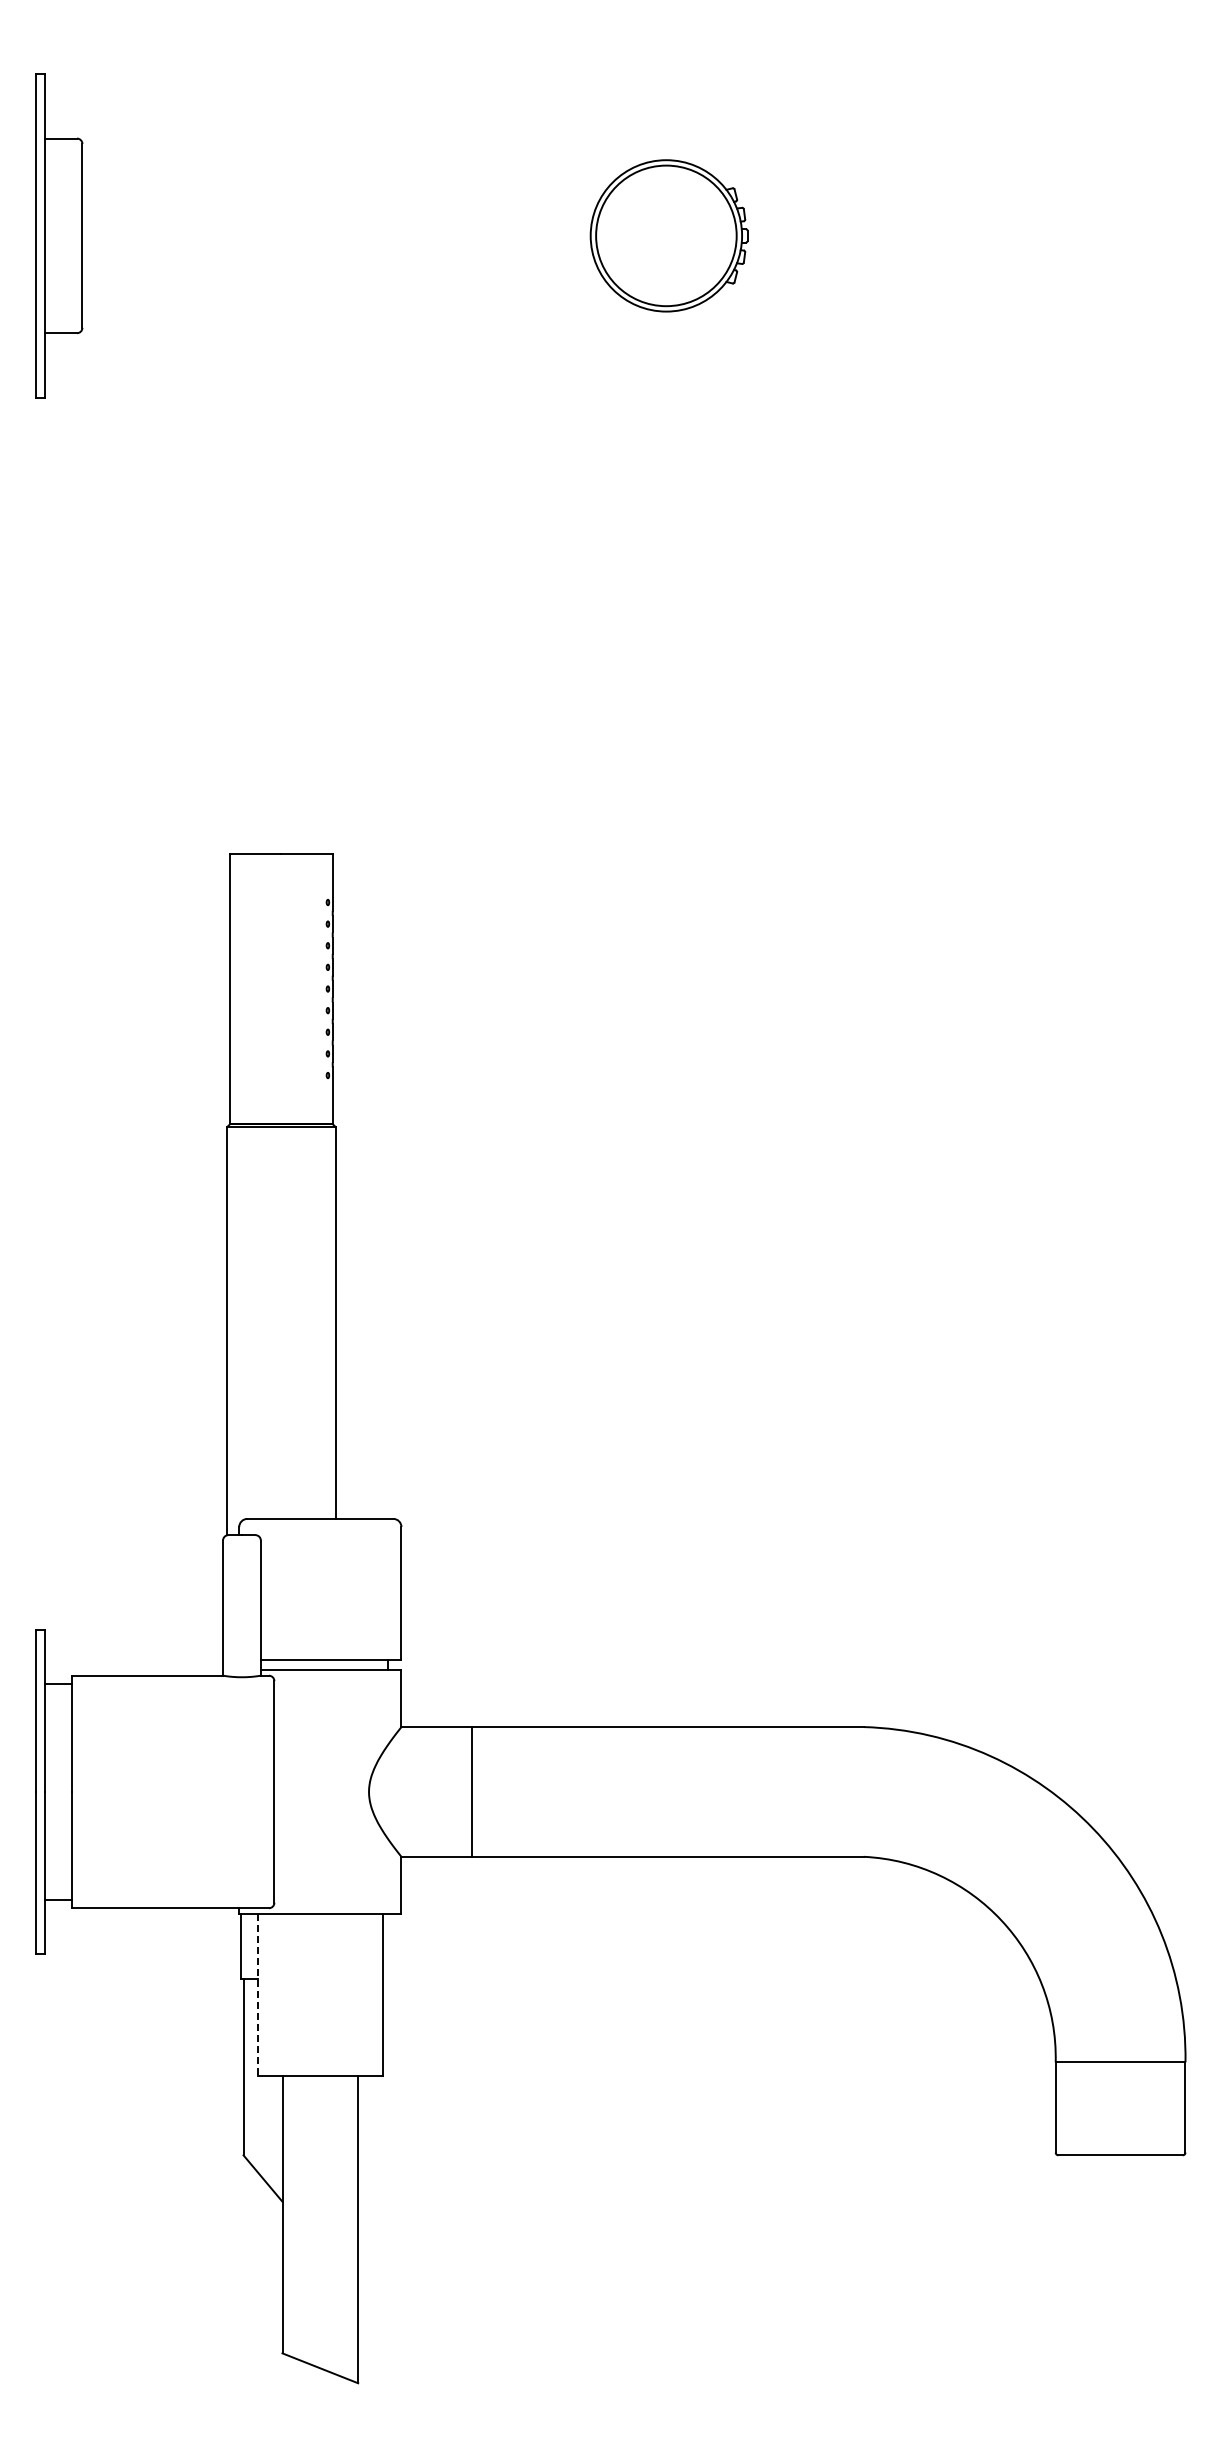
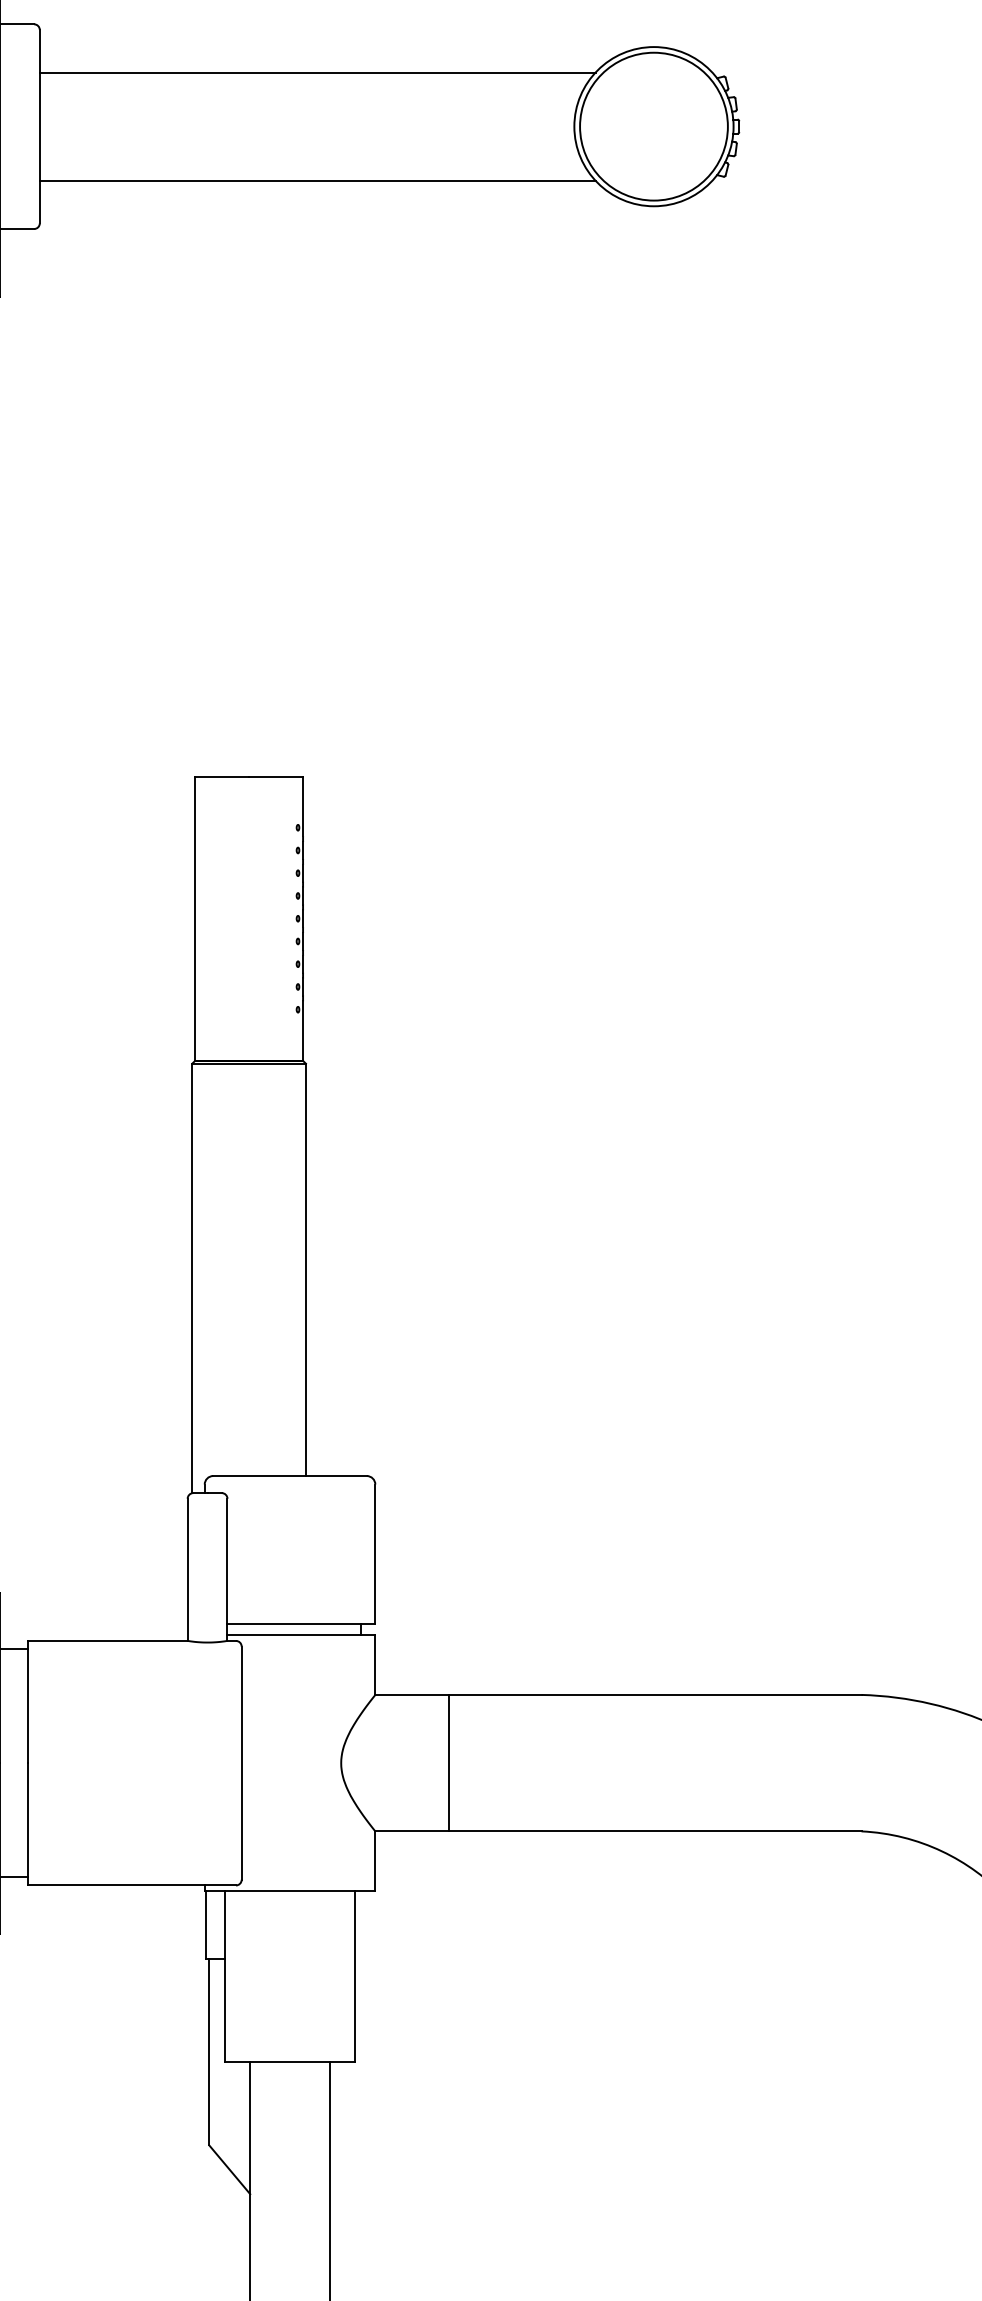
line: (346, 184) -> (317, 72), added
line: (346, 287) -> (317, 180), added
line: (258, 1995) -> (224, 1977), dashed -> solid

